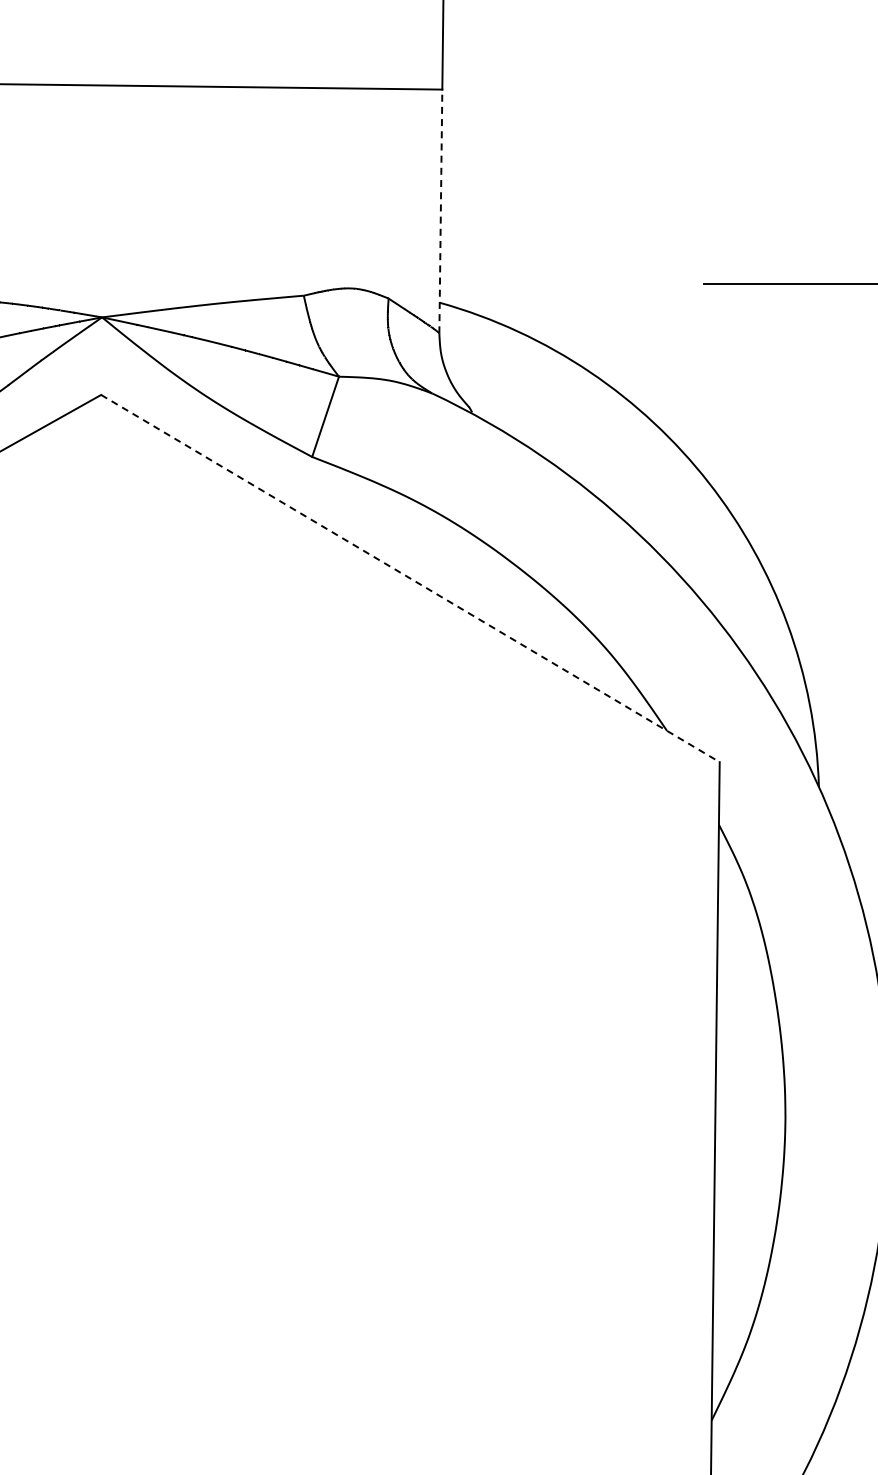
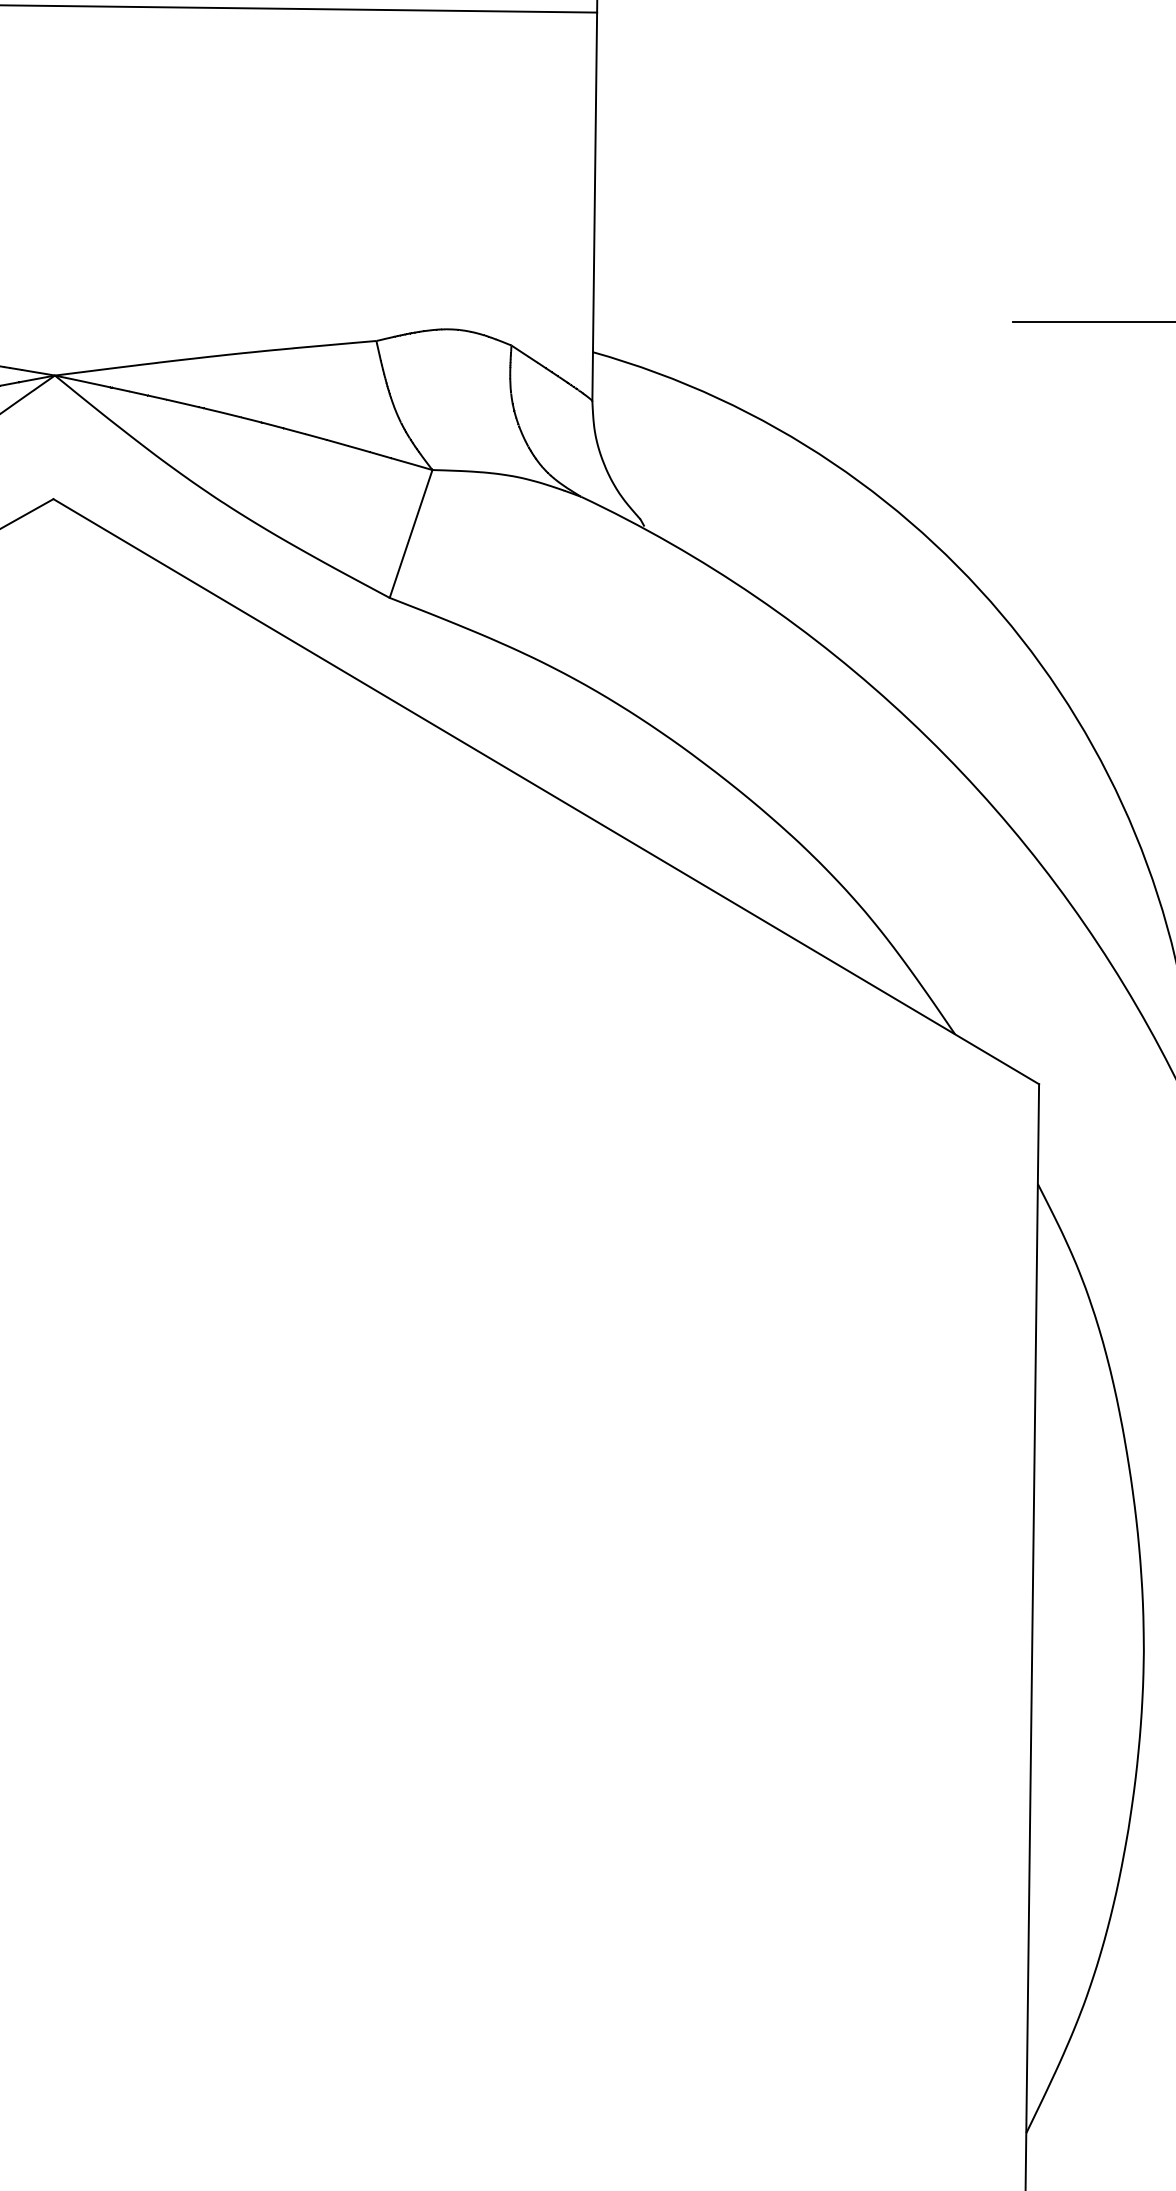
line: (440, 211) -> (594, 206), dashed -> solid
line: (410, 578) -> (546, 791), dashed -> solid

